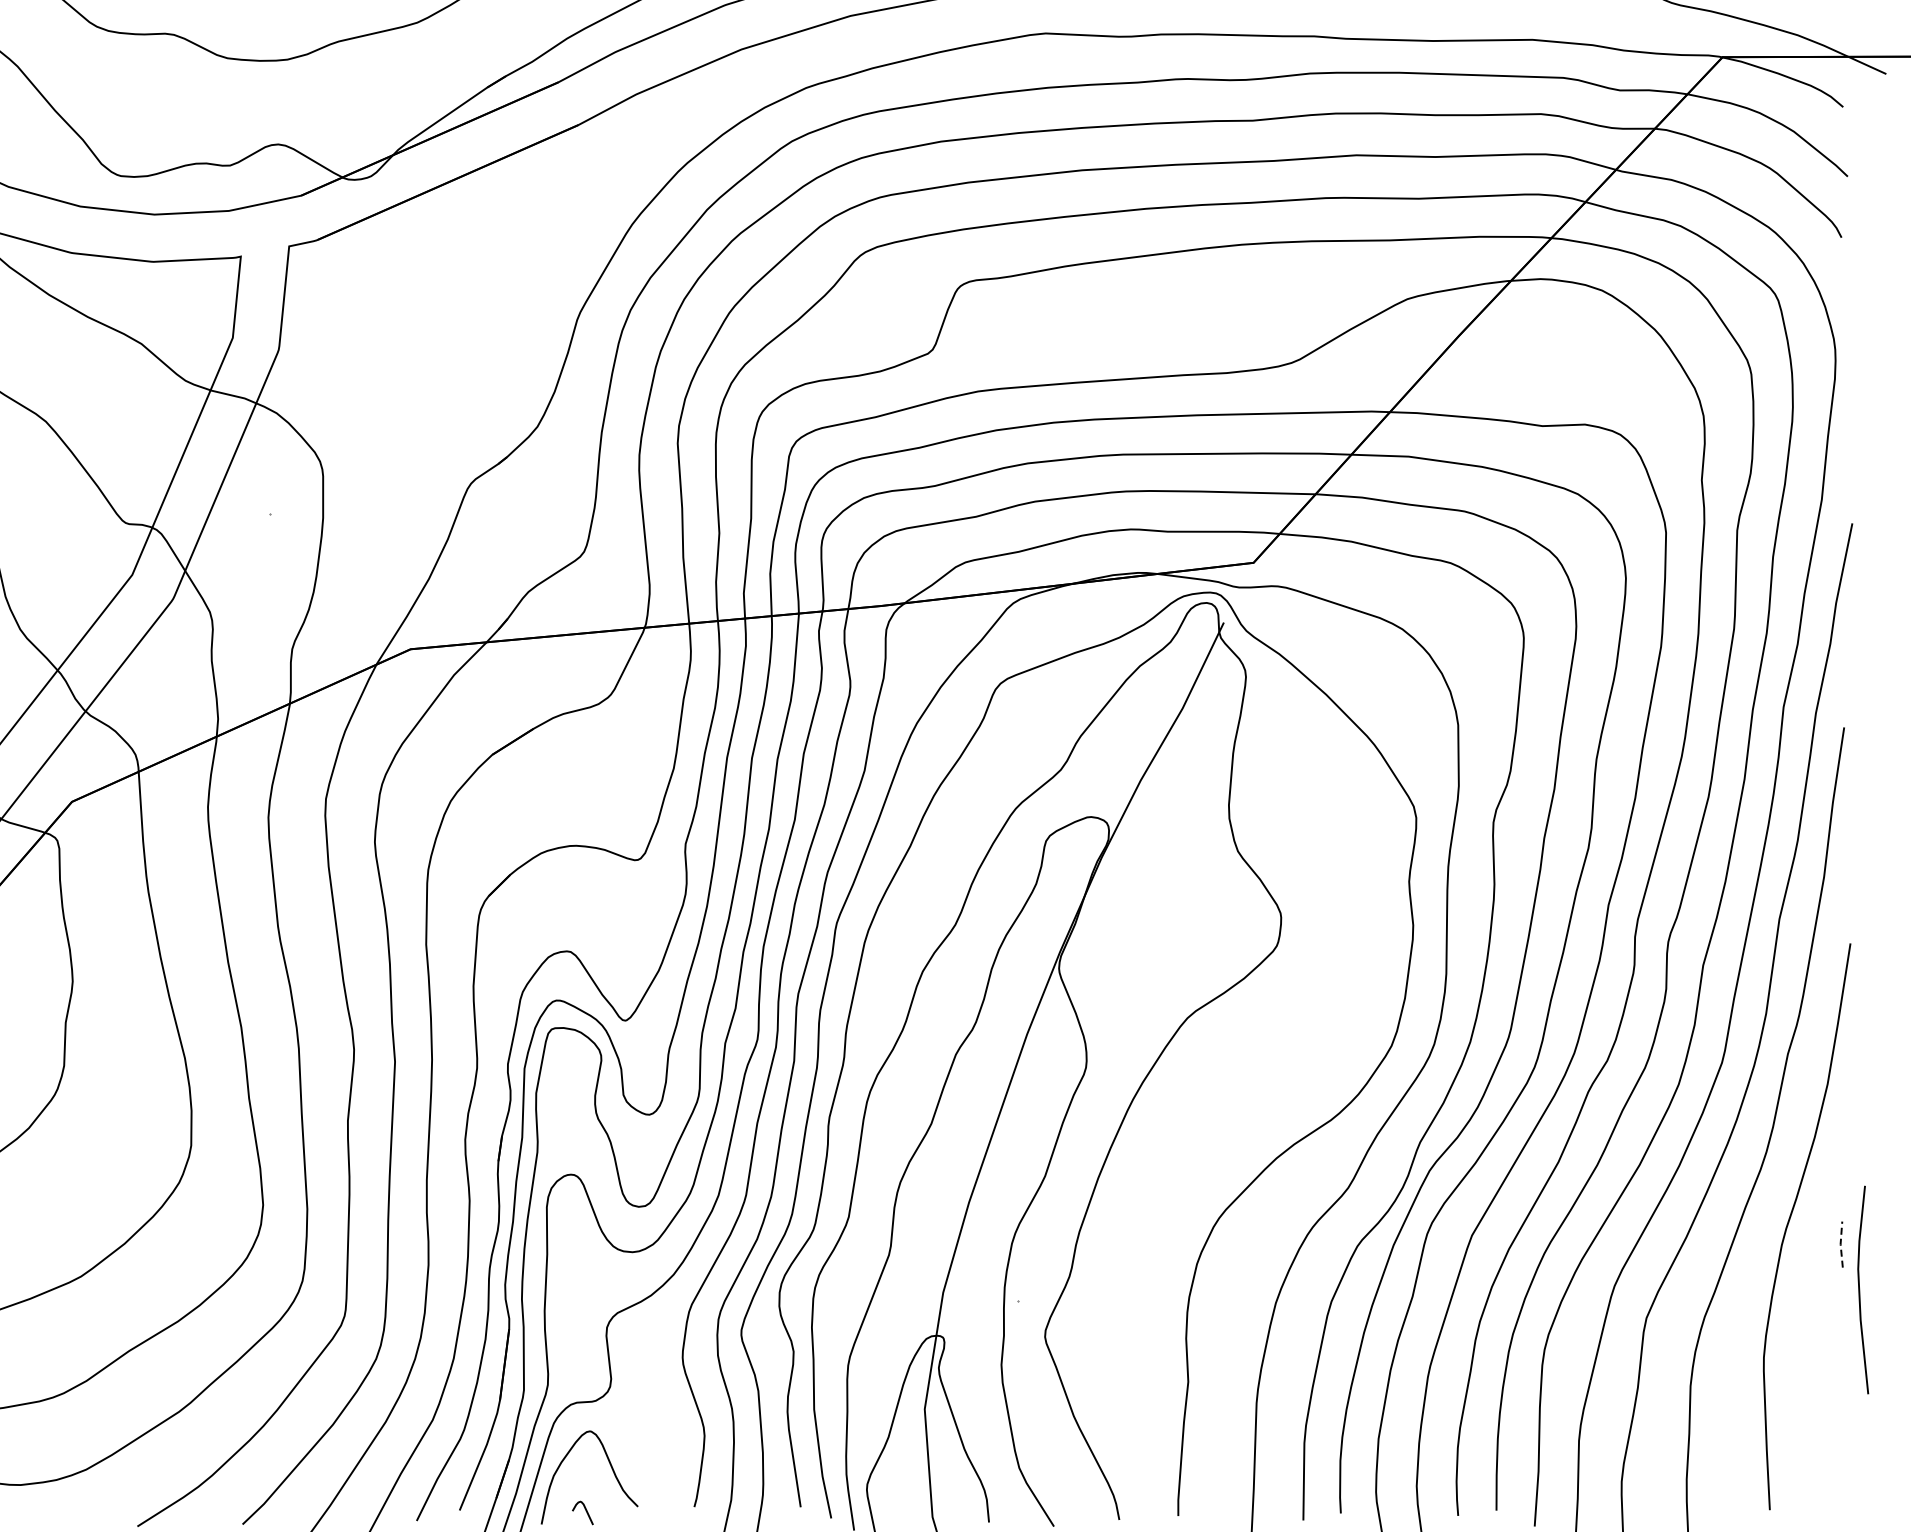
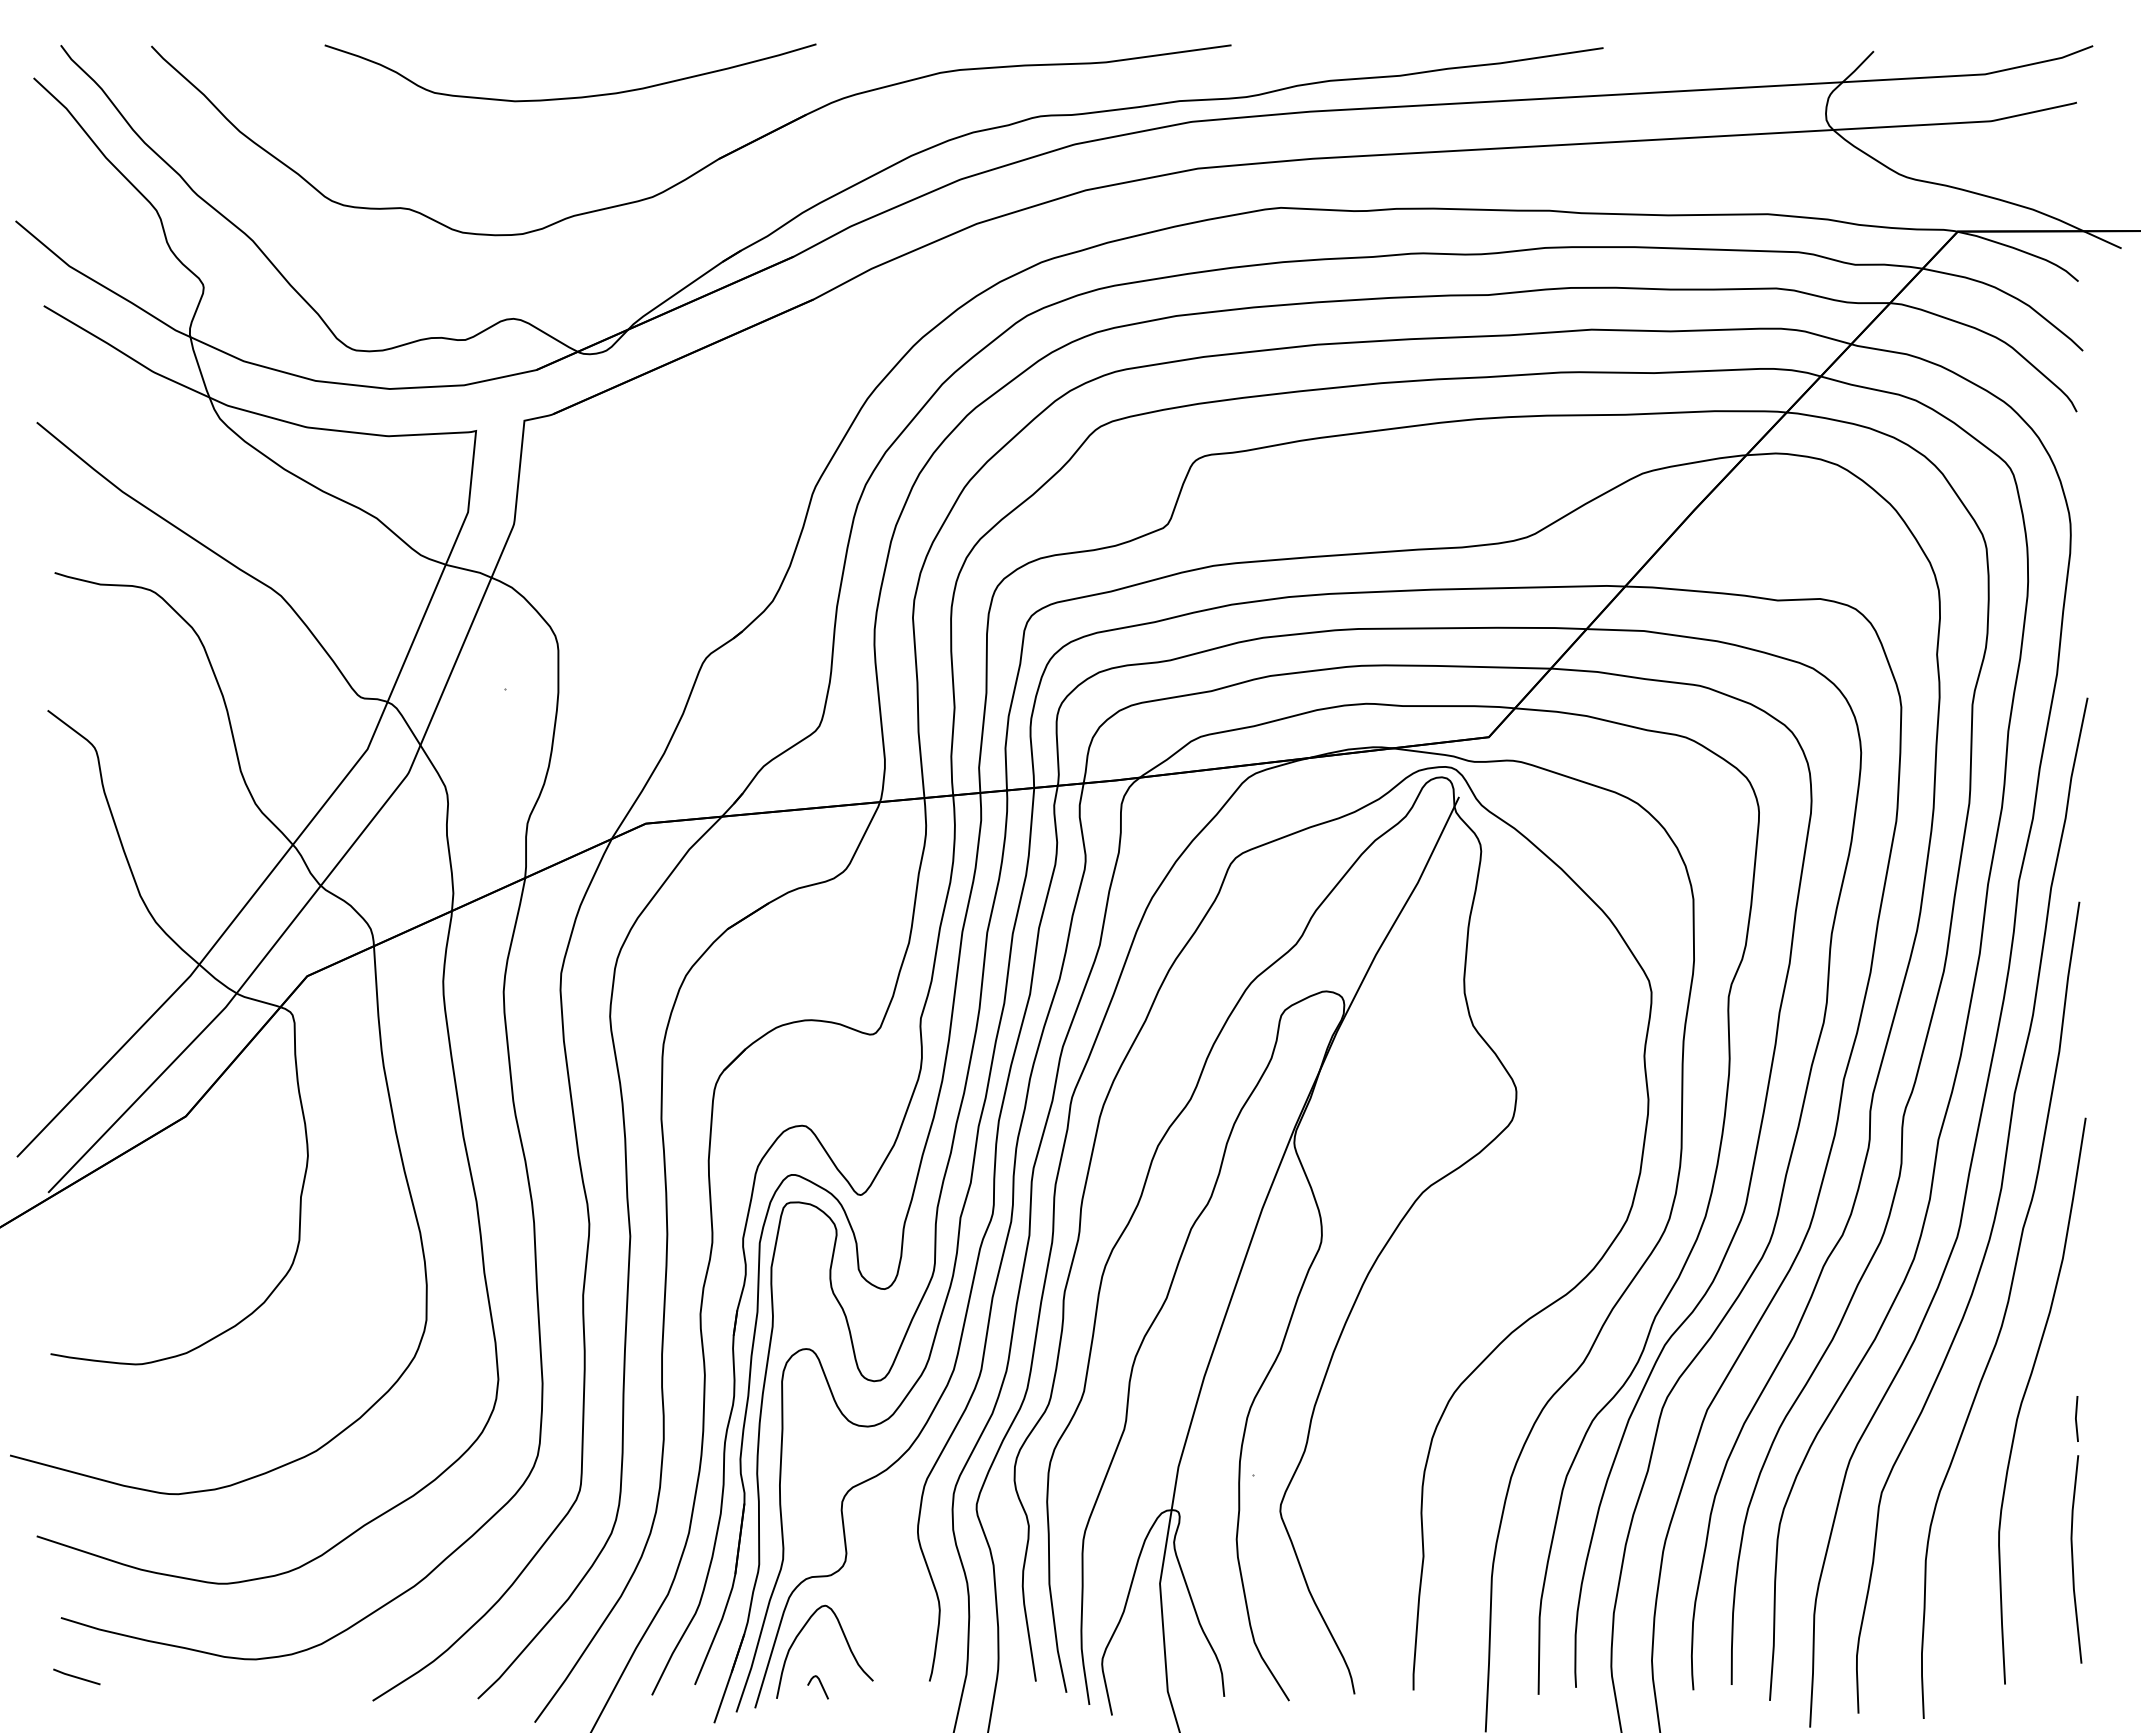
line: (1840, 1244) -> (2075, 1418), dashed -> solid
line: (1860, 1290) -> (2073, 1559), moved

